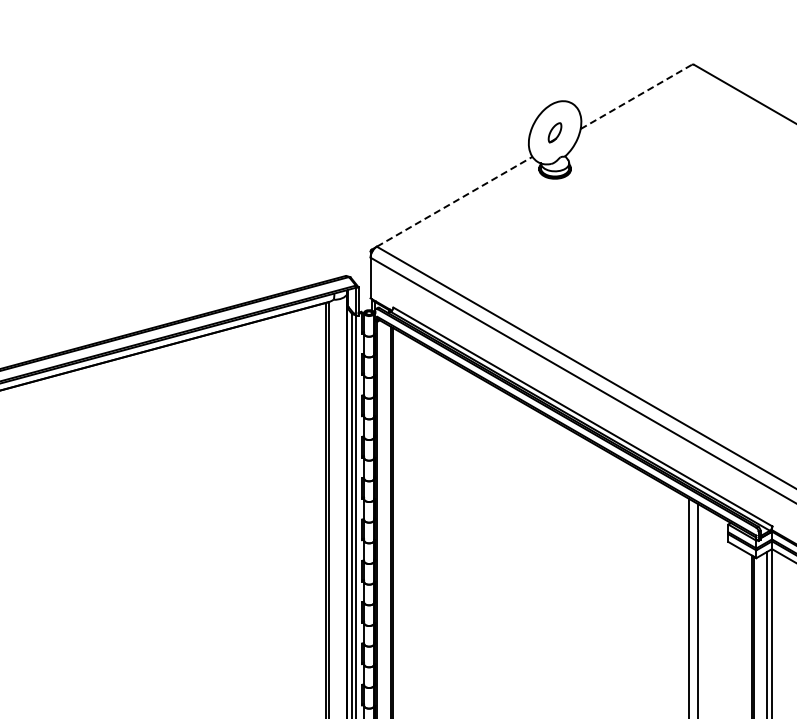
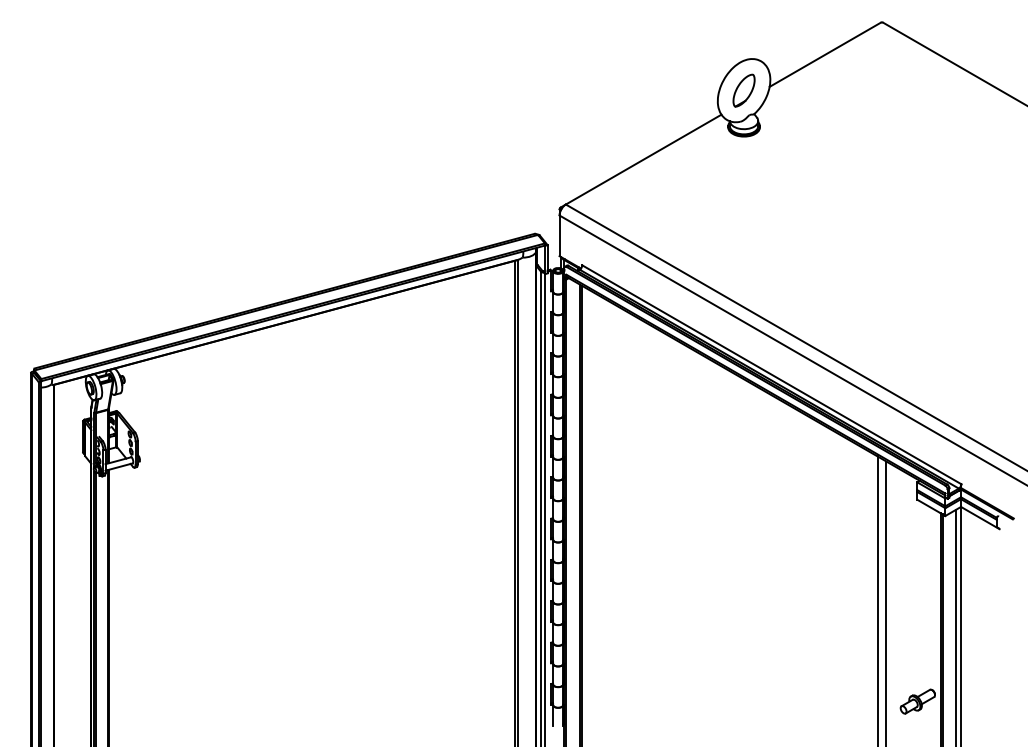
line: (636, 96) -> (825, 54), dashed -> solid
part: (554, 132) -> (743, 90), size x1.67
line: (454, 201) -> (643, 159), dashed -> solid

